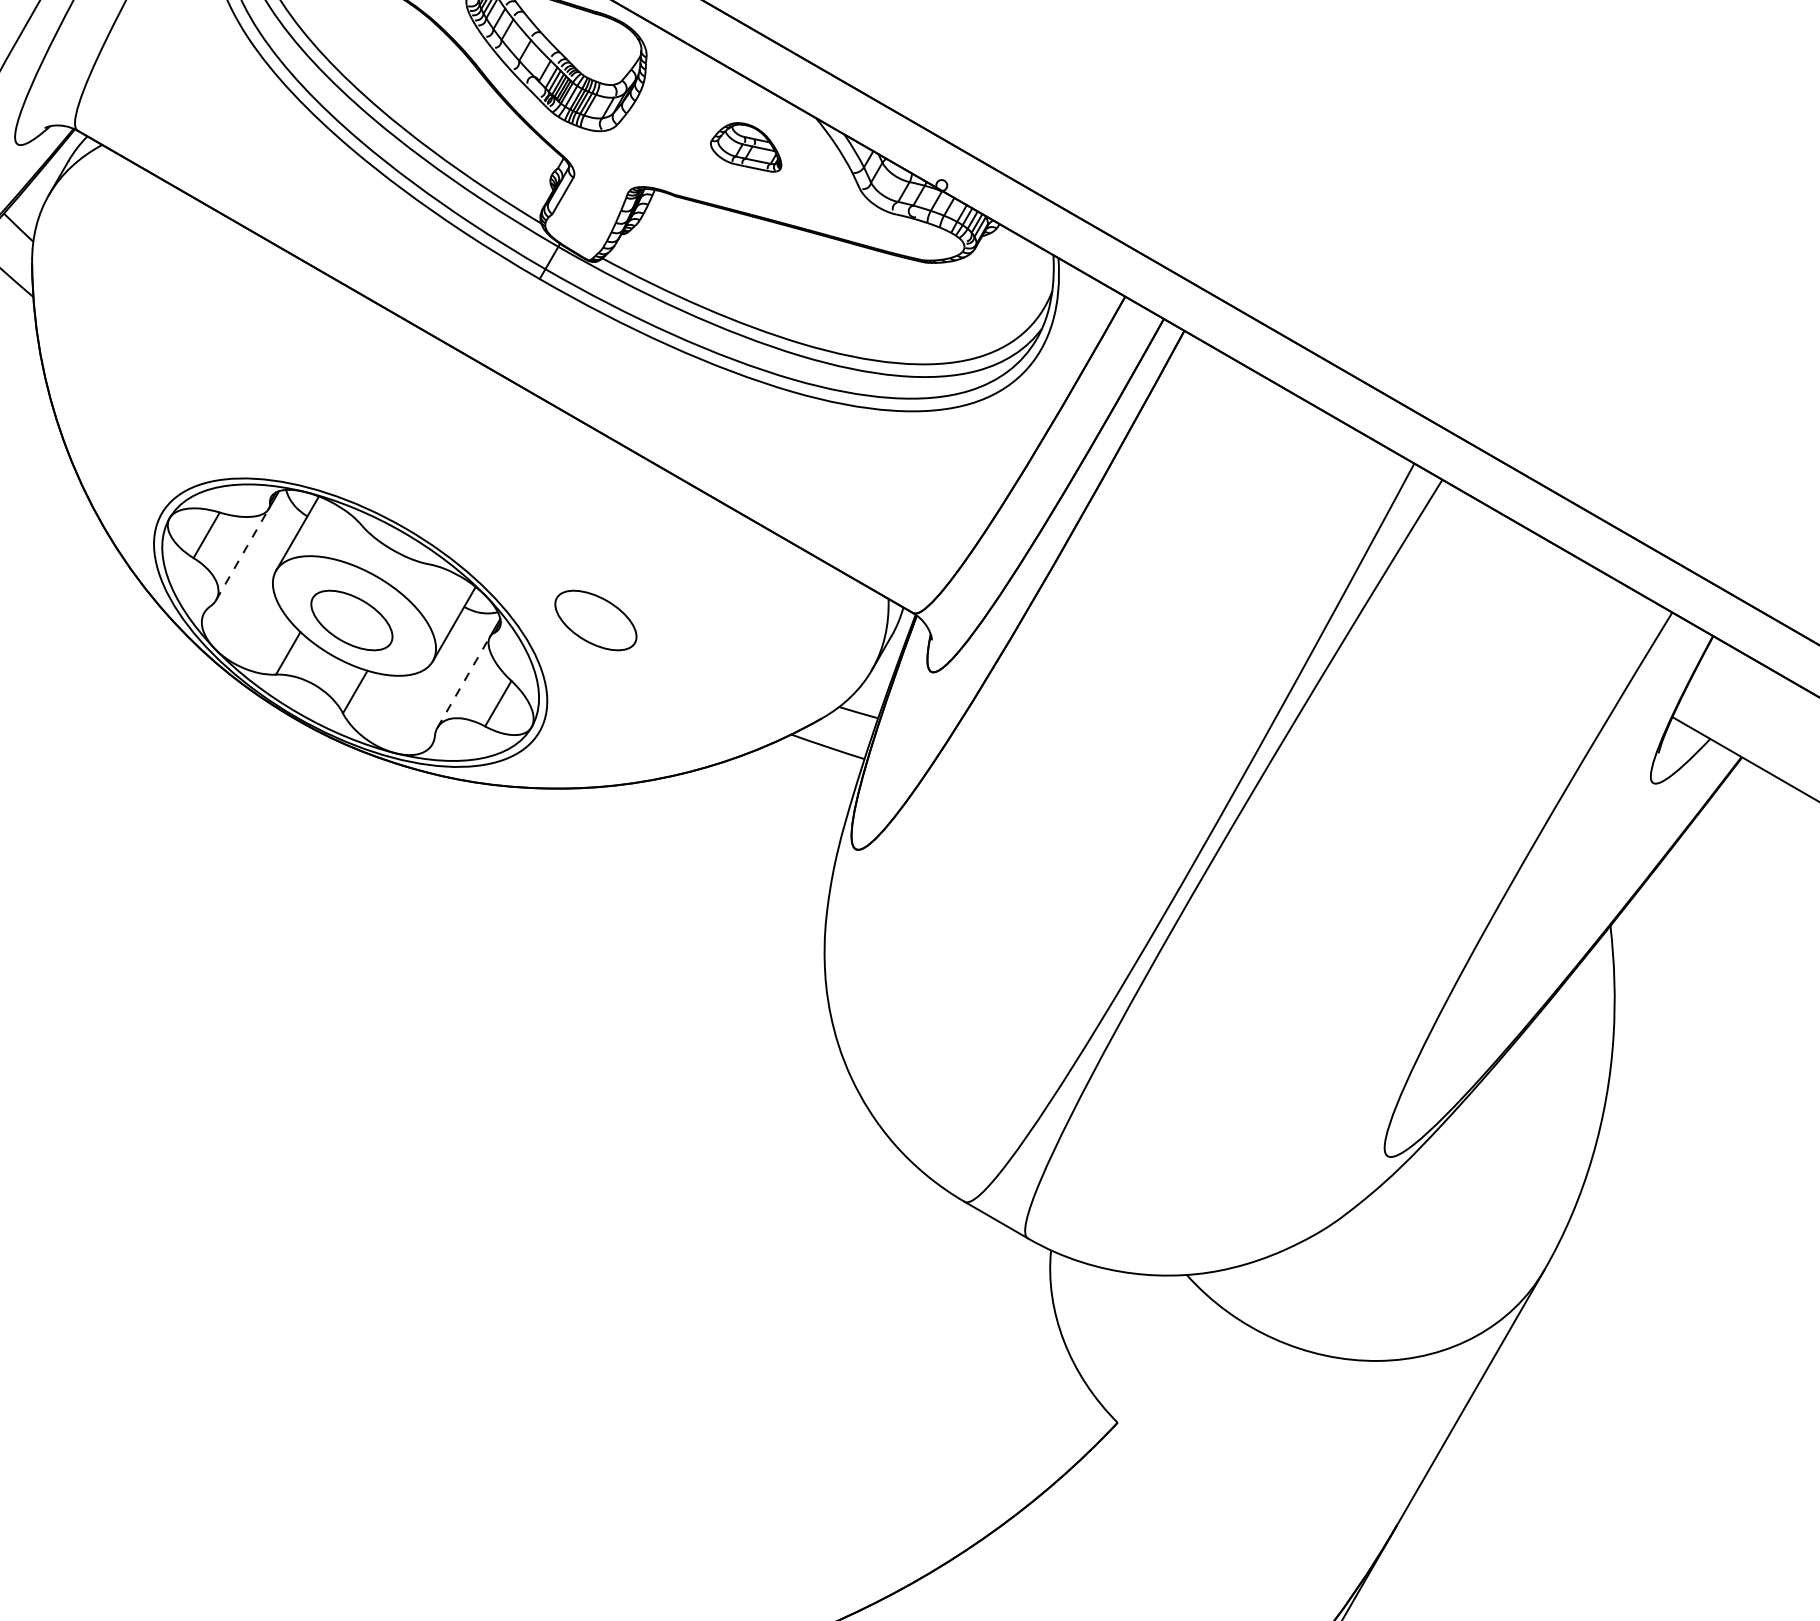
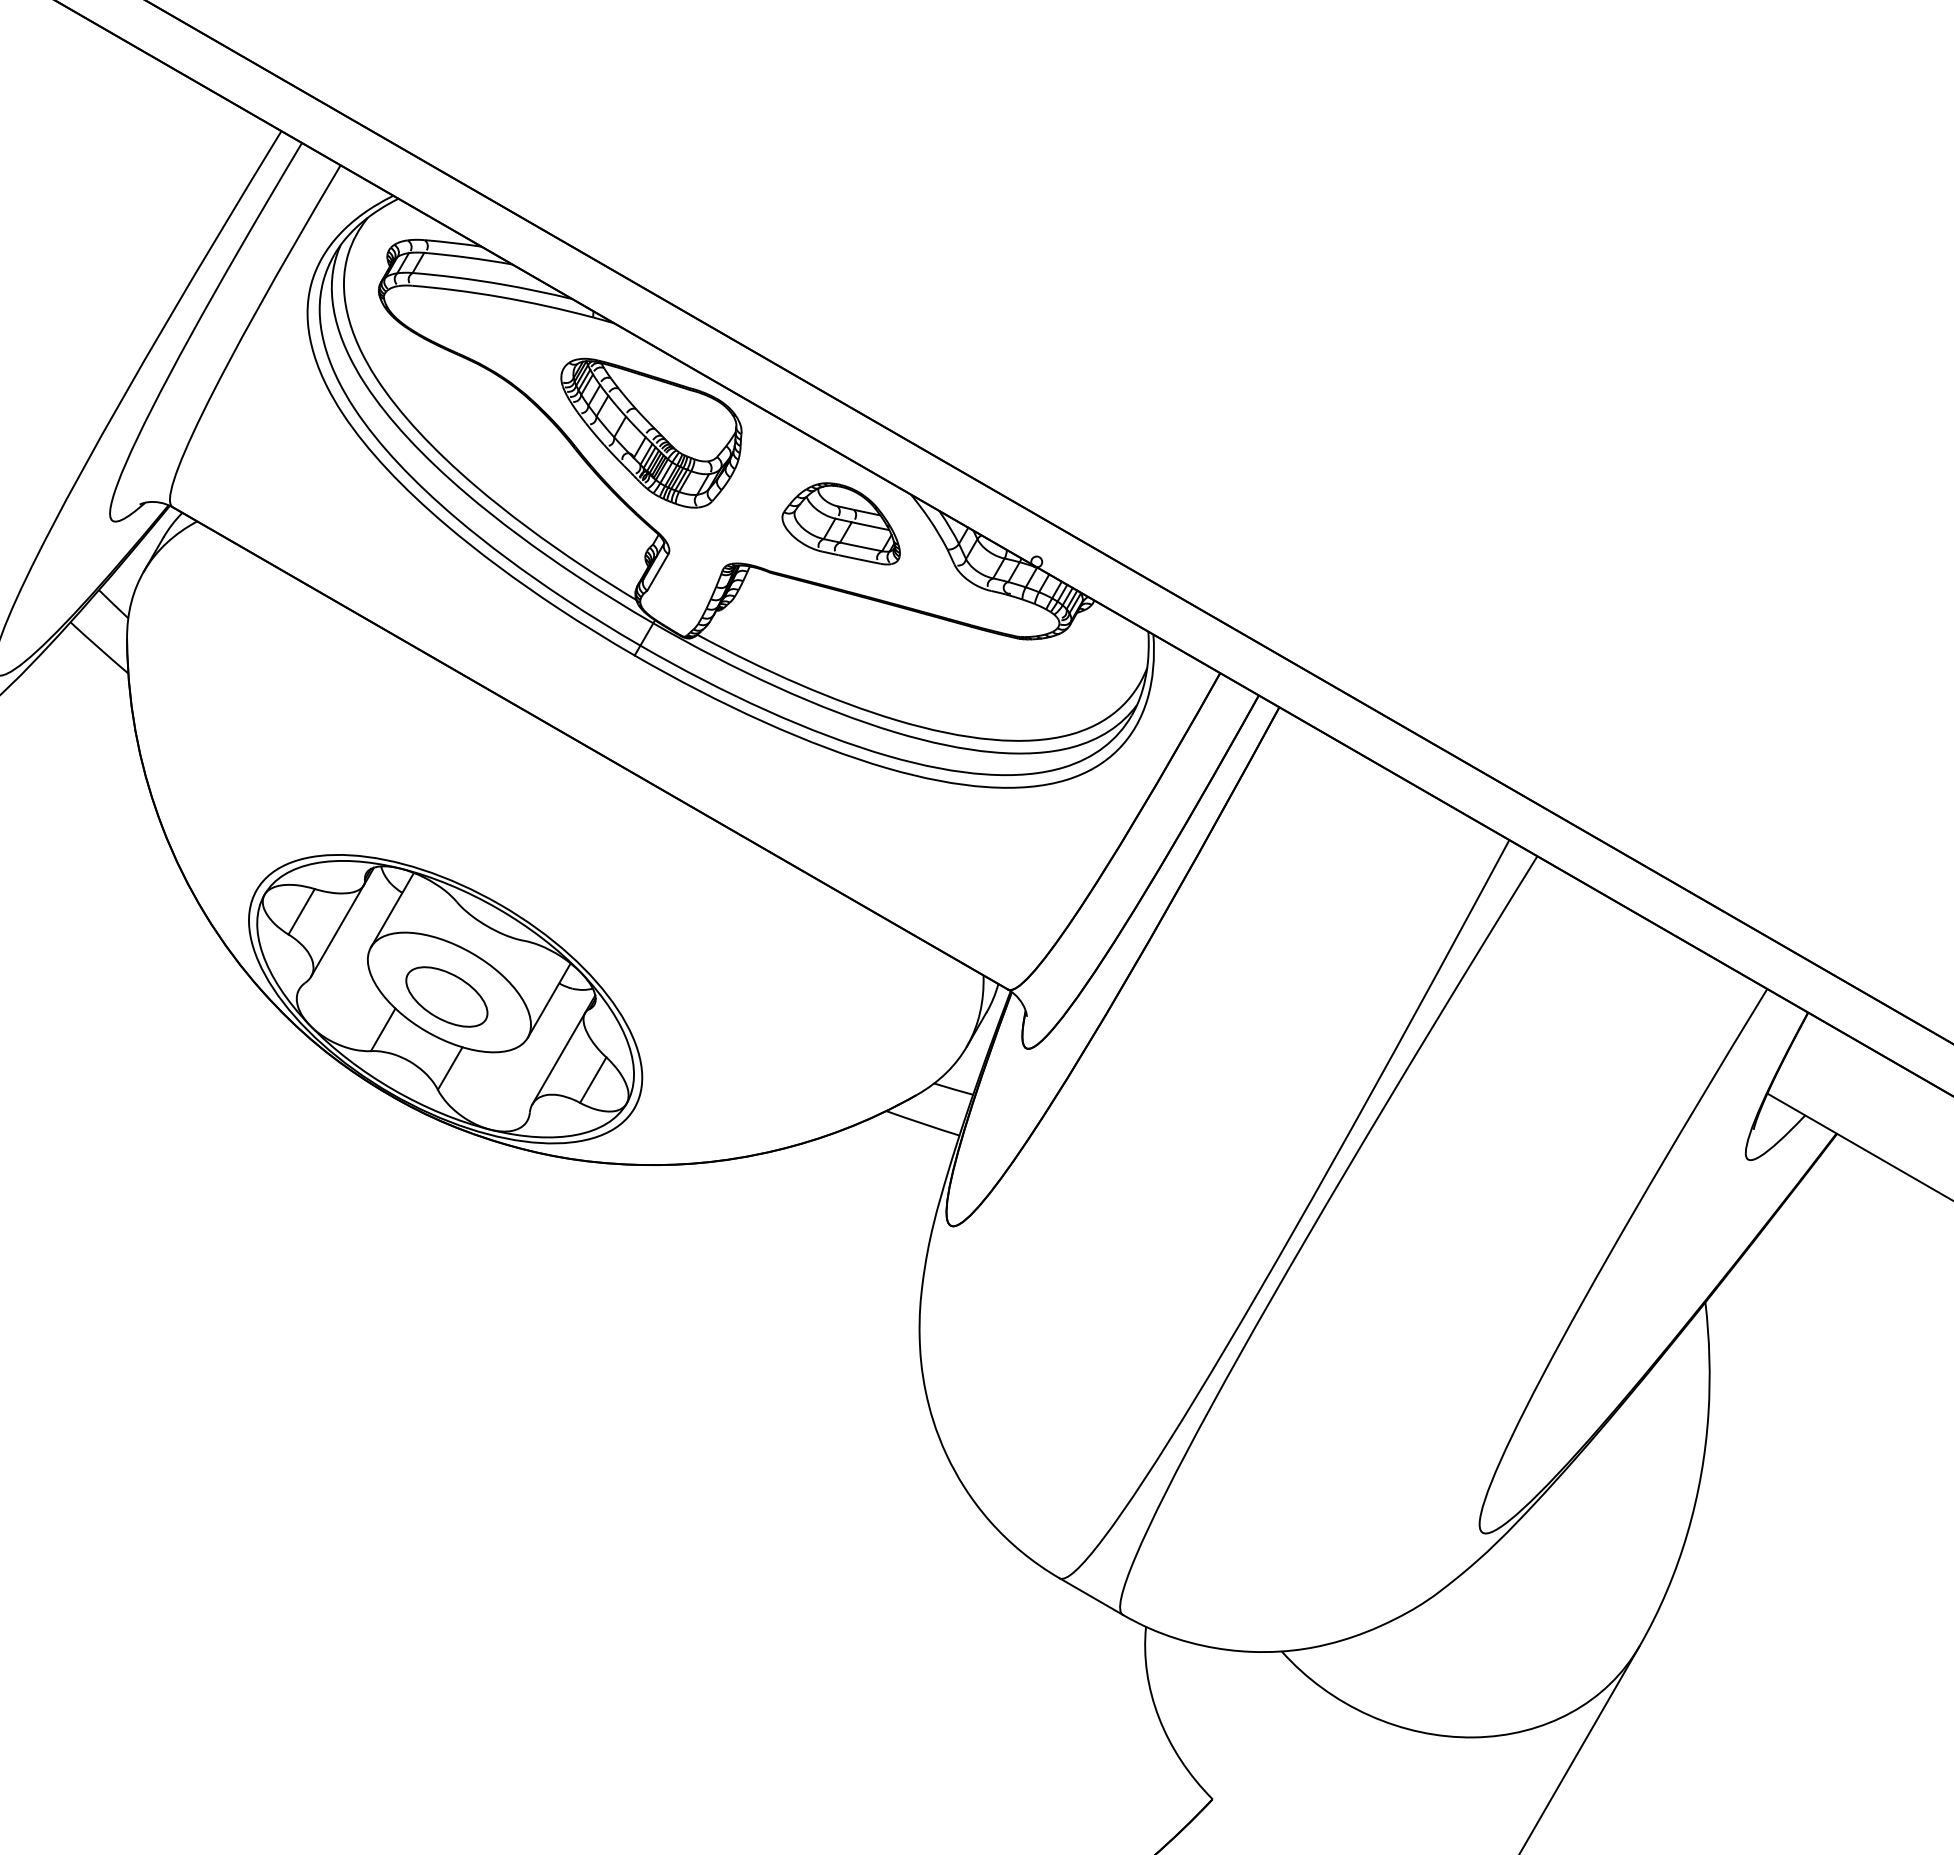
part: (745, 147) -> (840, 523), size x1.67
line: (242, 555) -> (337, 931), dashed -> solid
part: (595, 620) -> (690, 996), removed
line: (463, 682) -> (558, 1058), dashed -> solid

